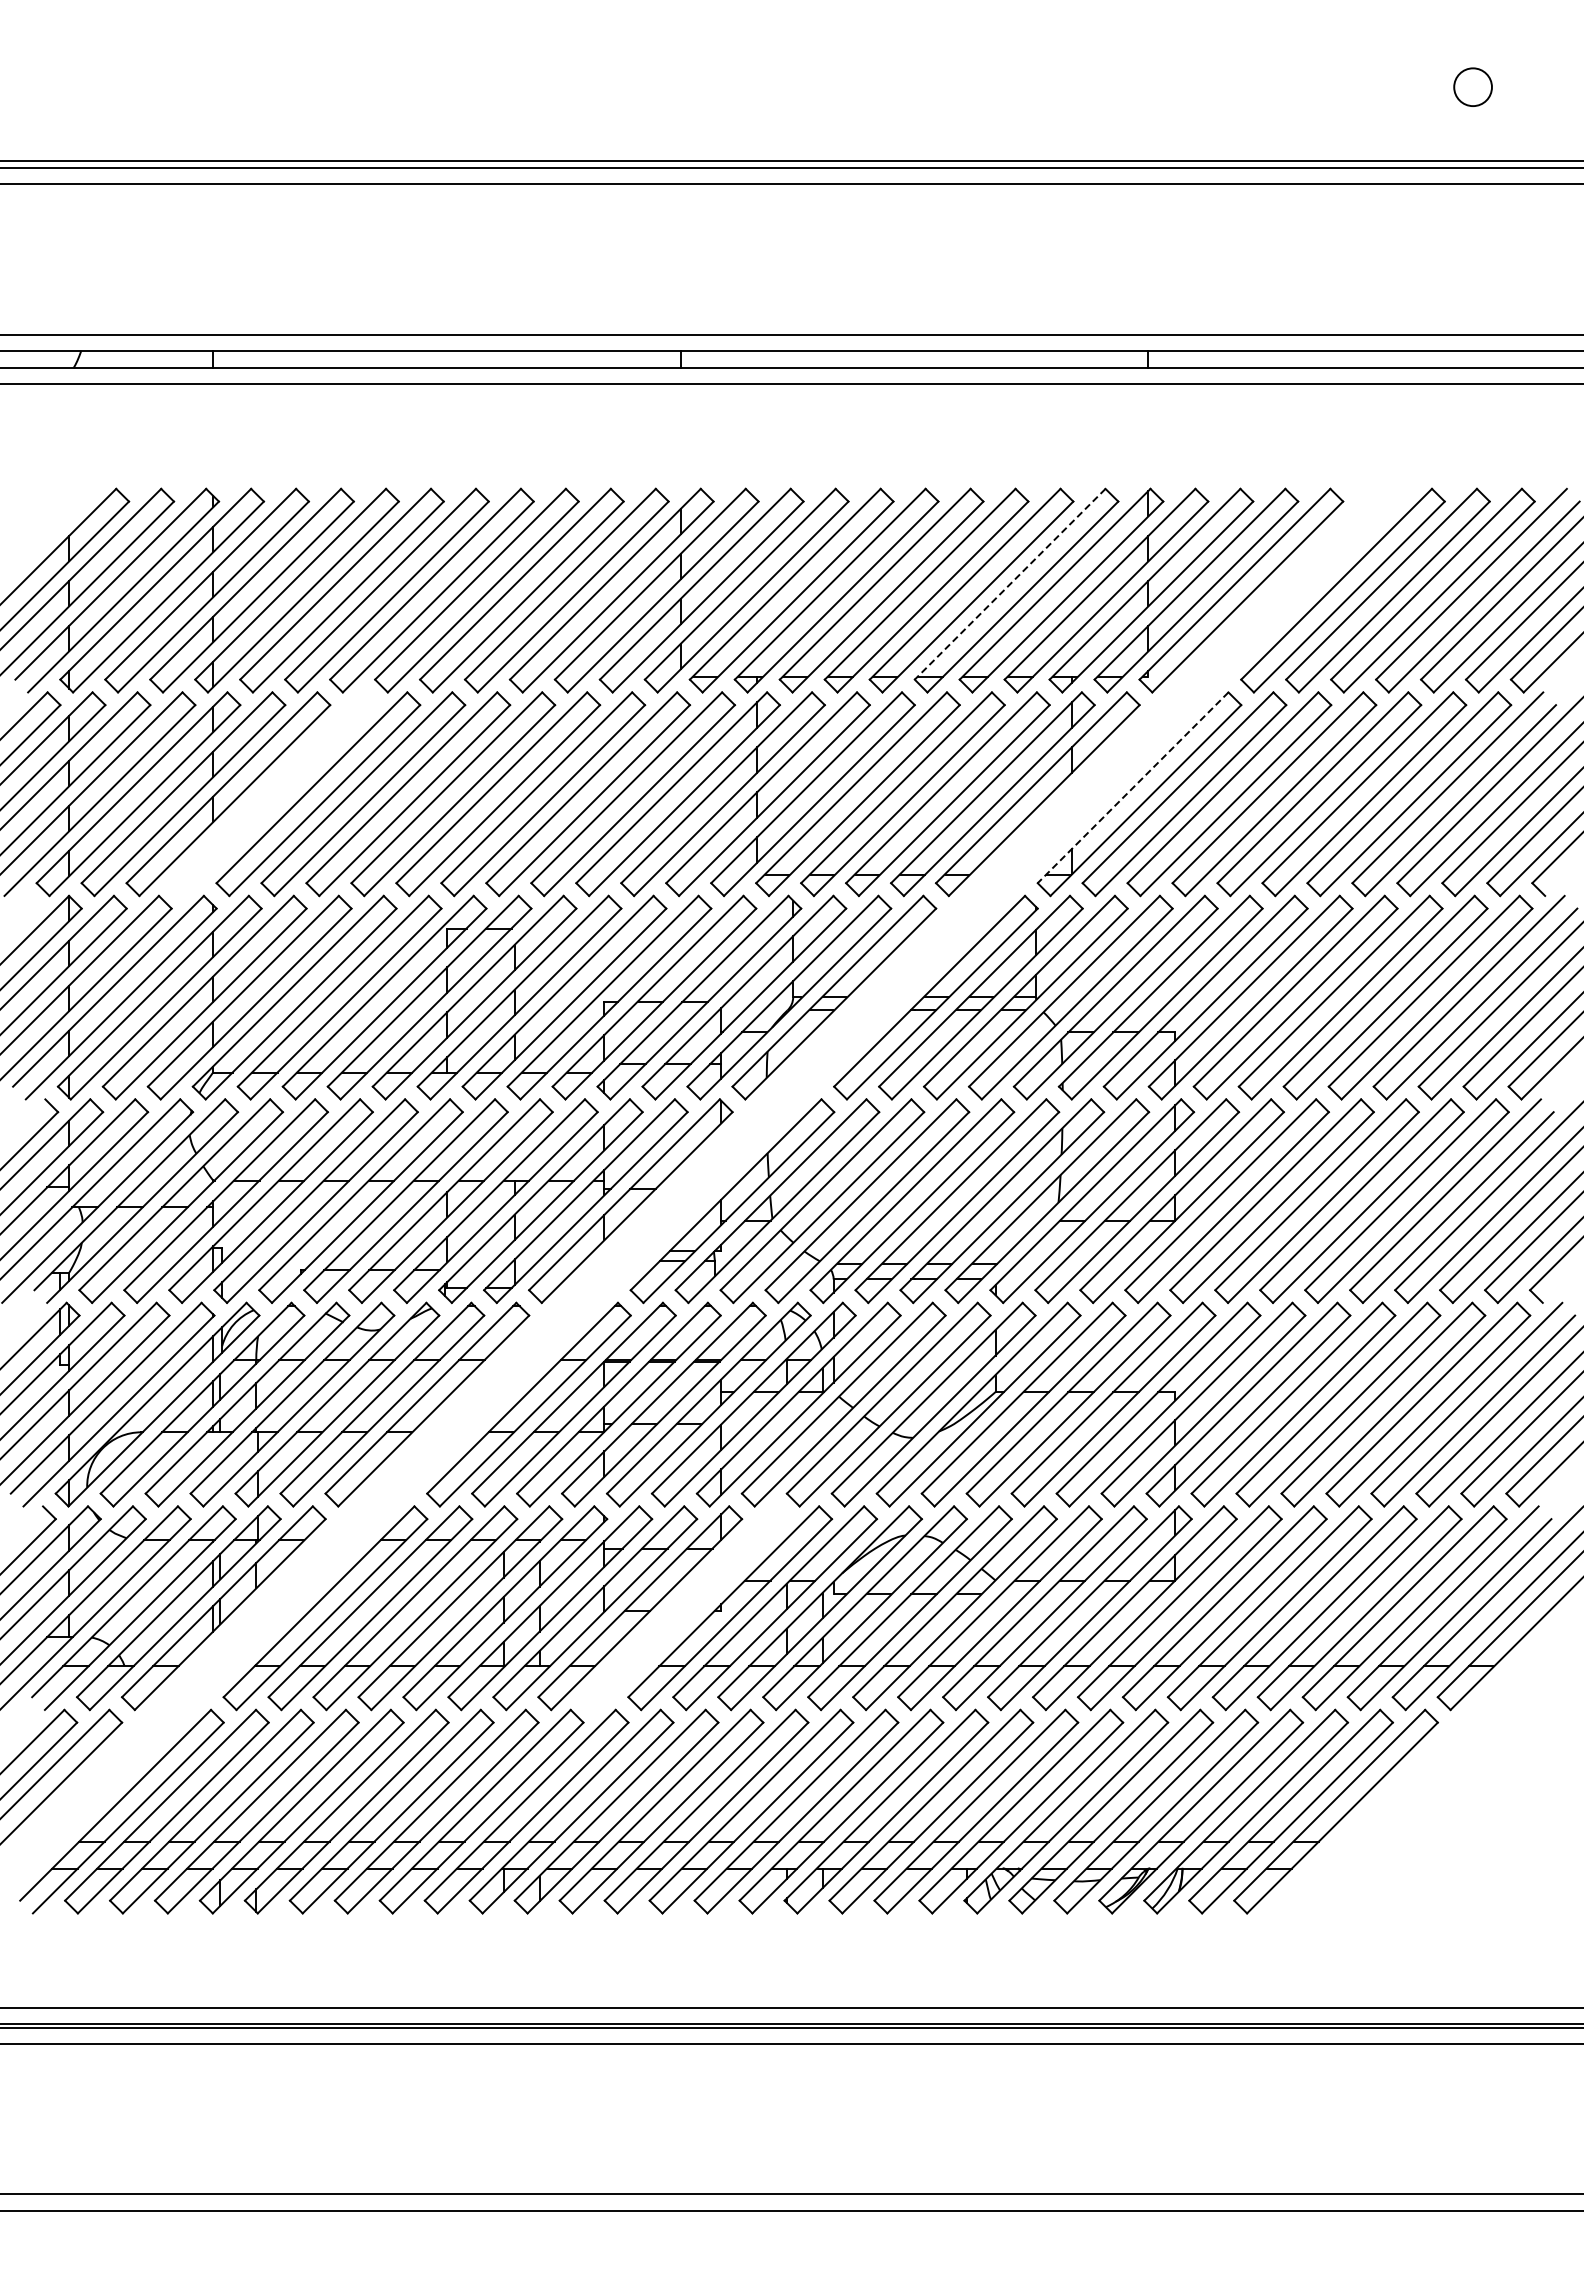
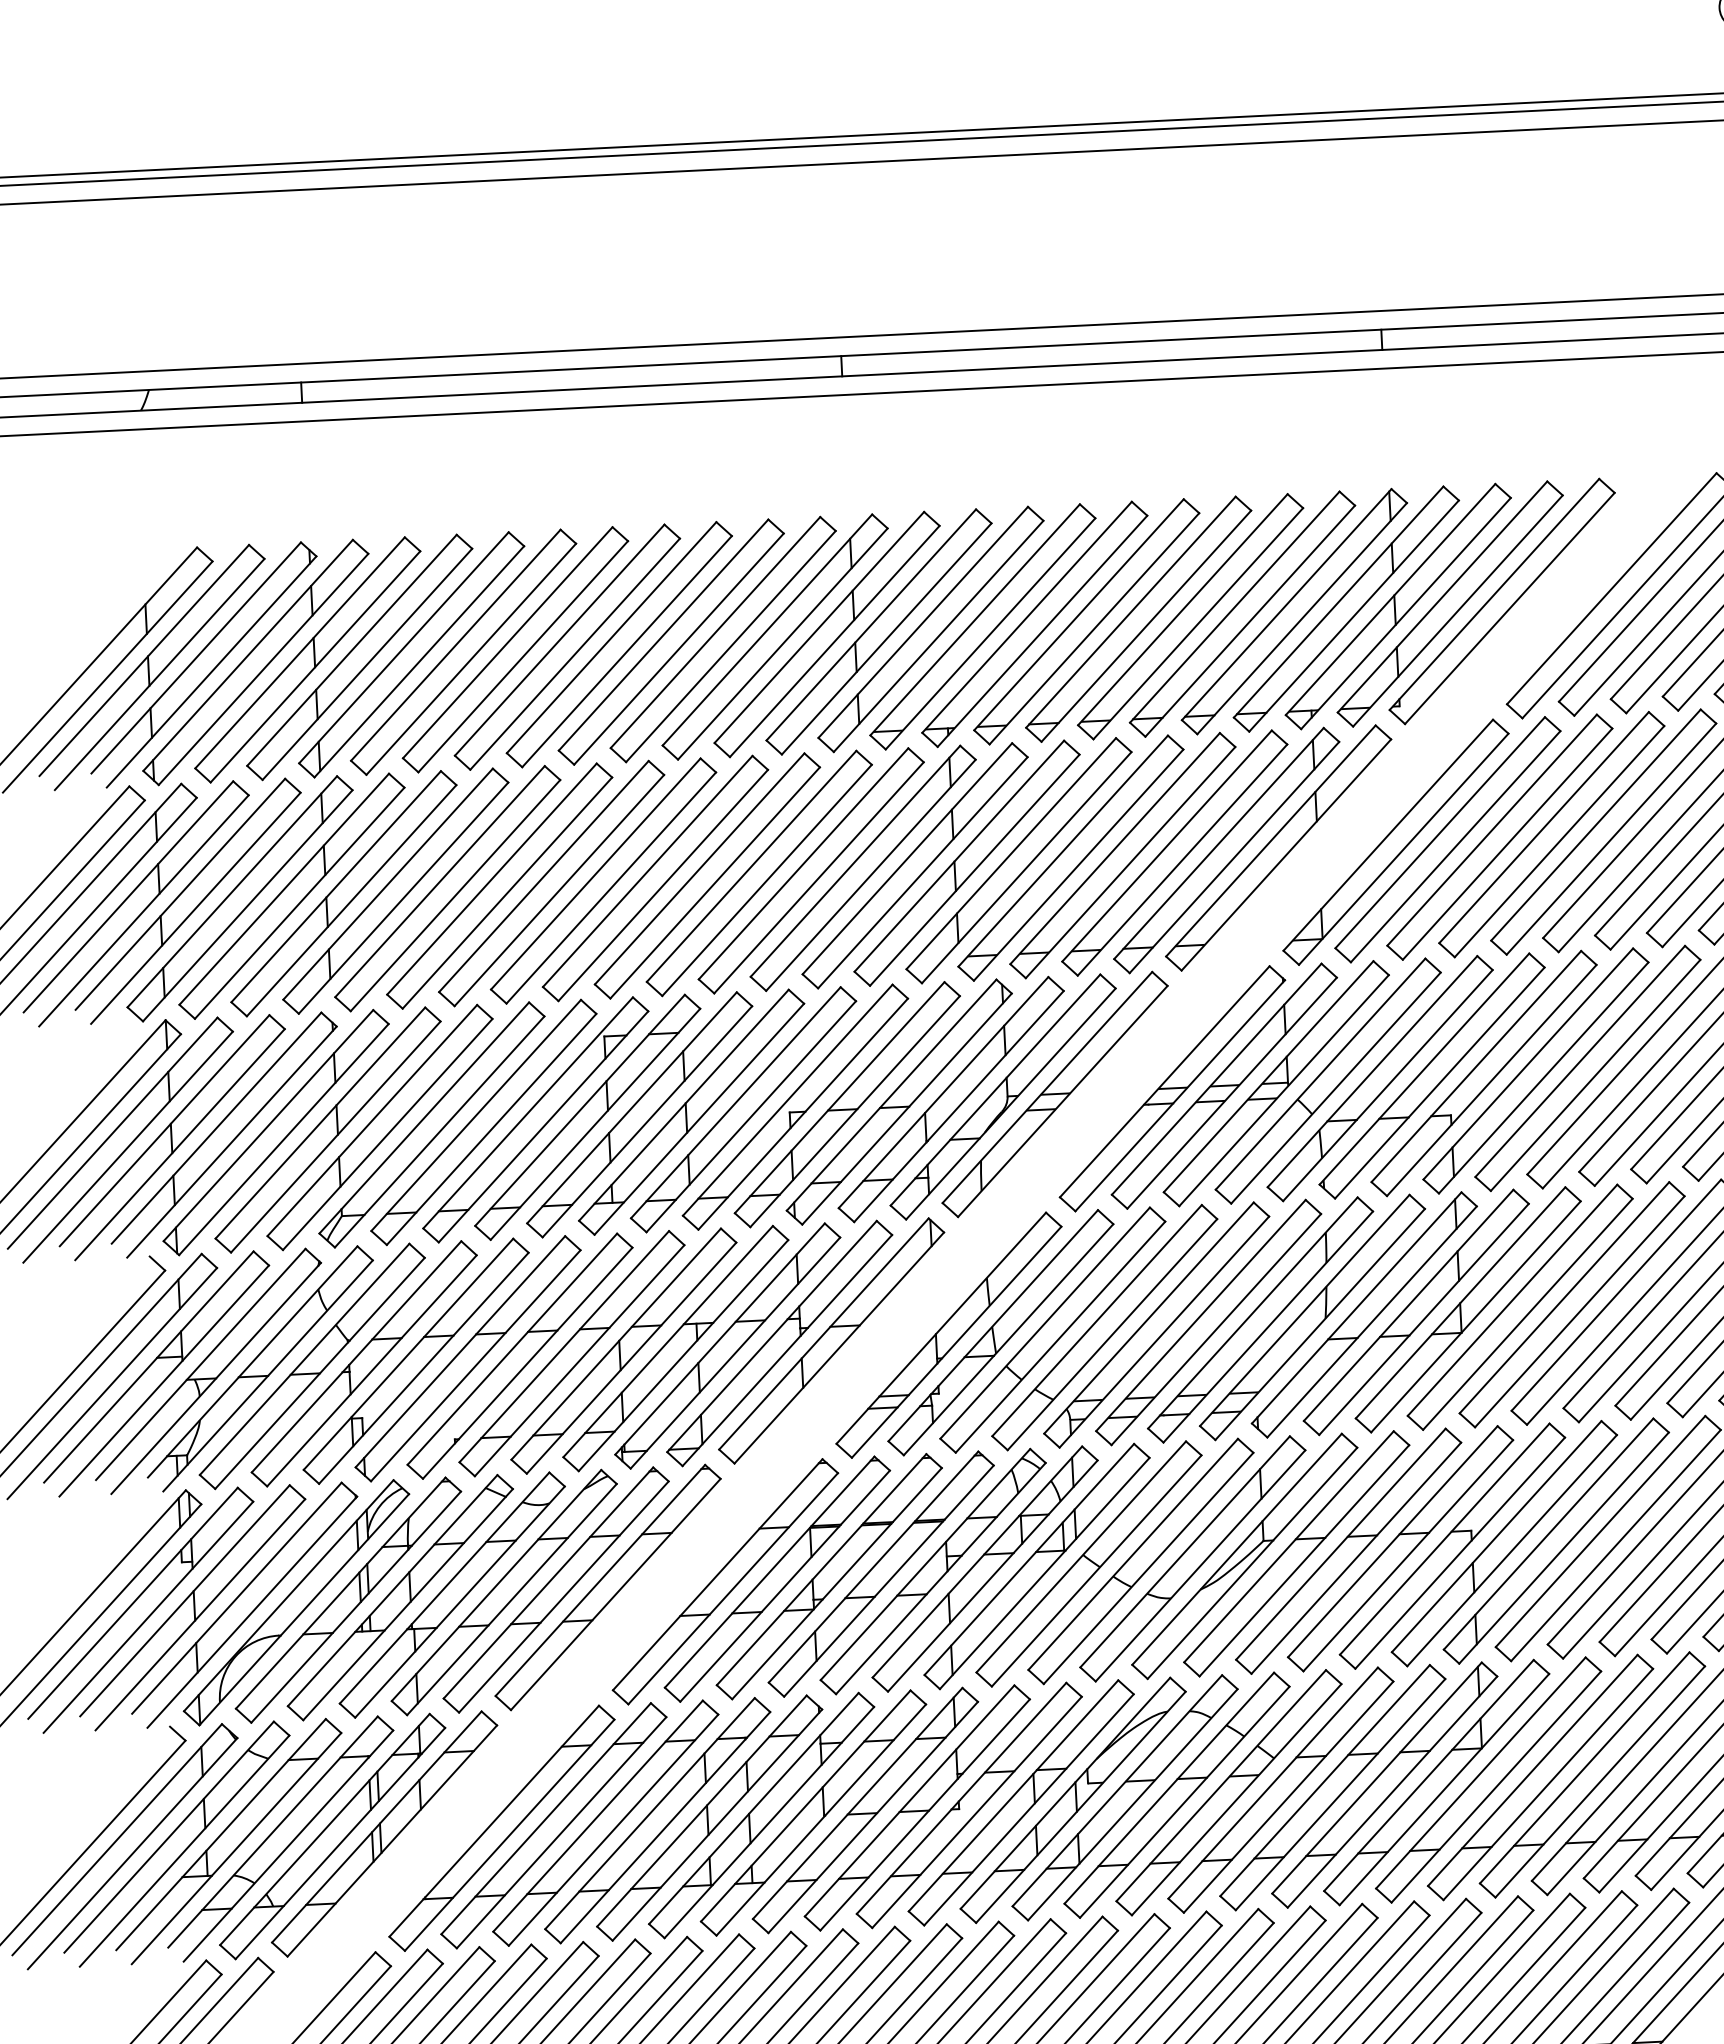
line: (1010, 584) -> (1235, 607), dashed -> solid
line: (1133, 787) -> (1388, 834), dashed -> solid
part: (273, 794) -> (395, 891), added
part: (685, 1608) -> (917, 1808), added

